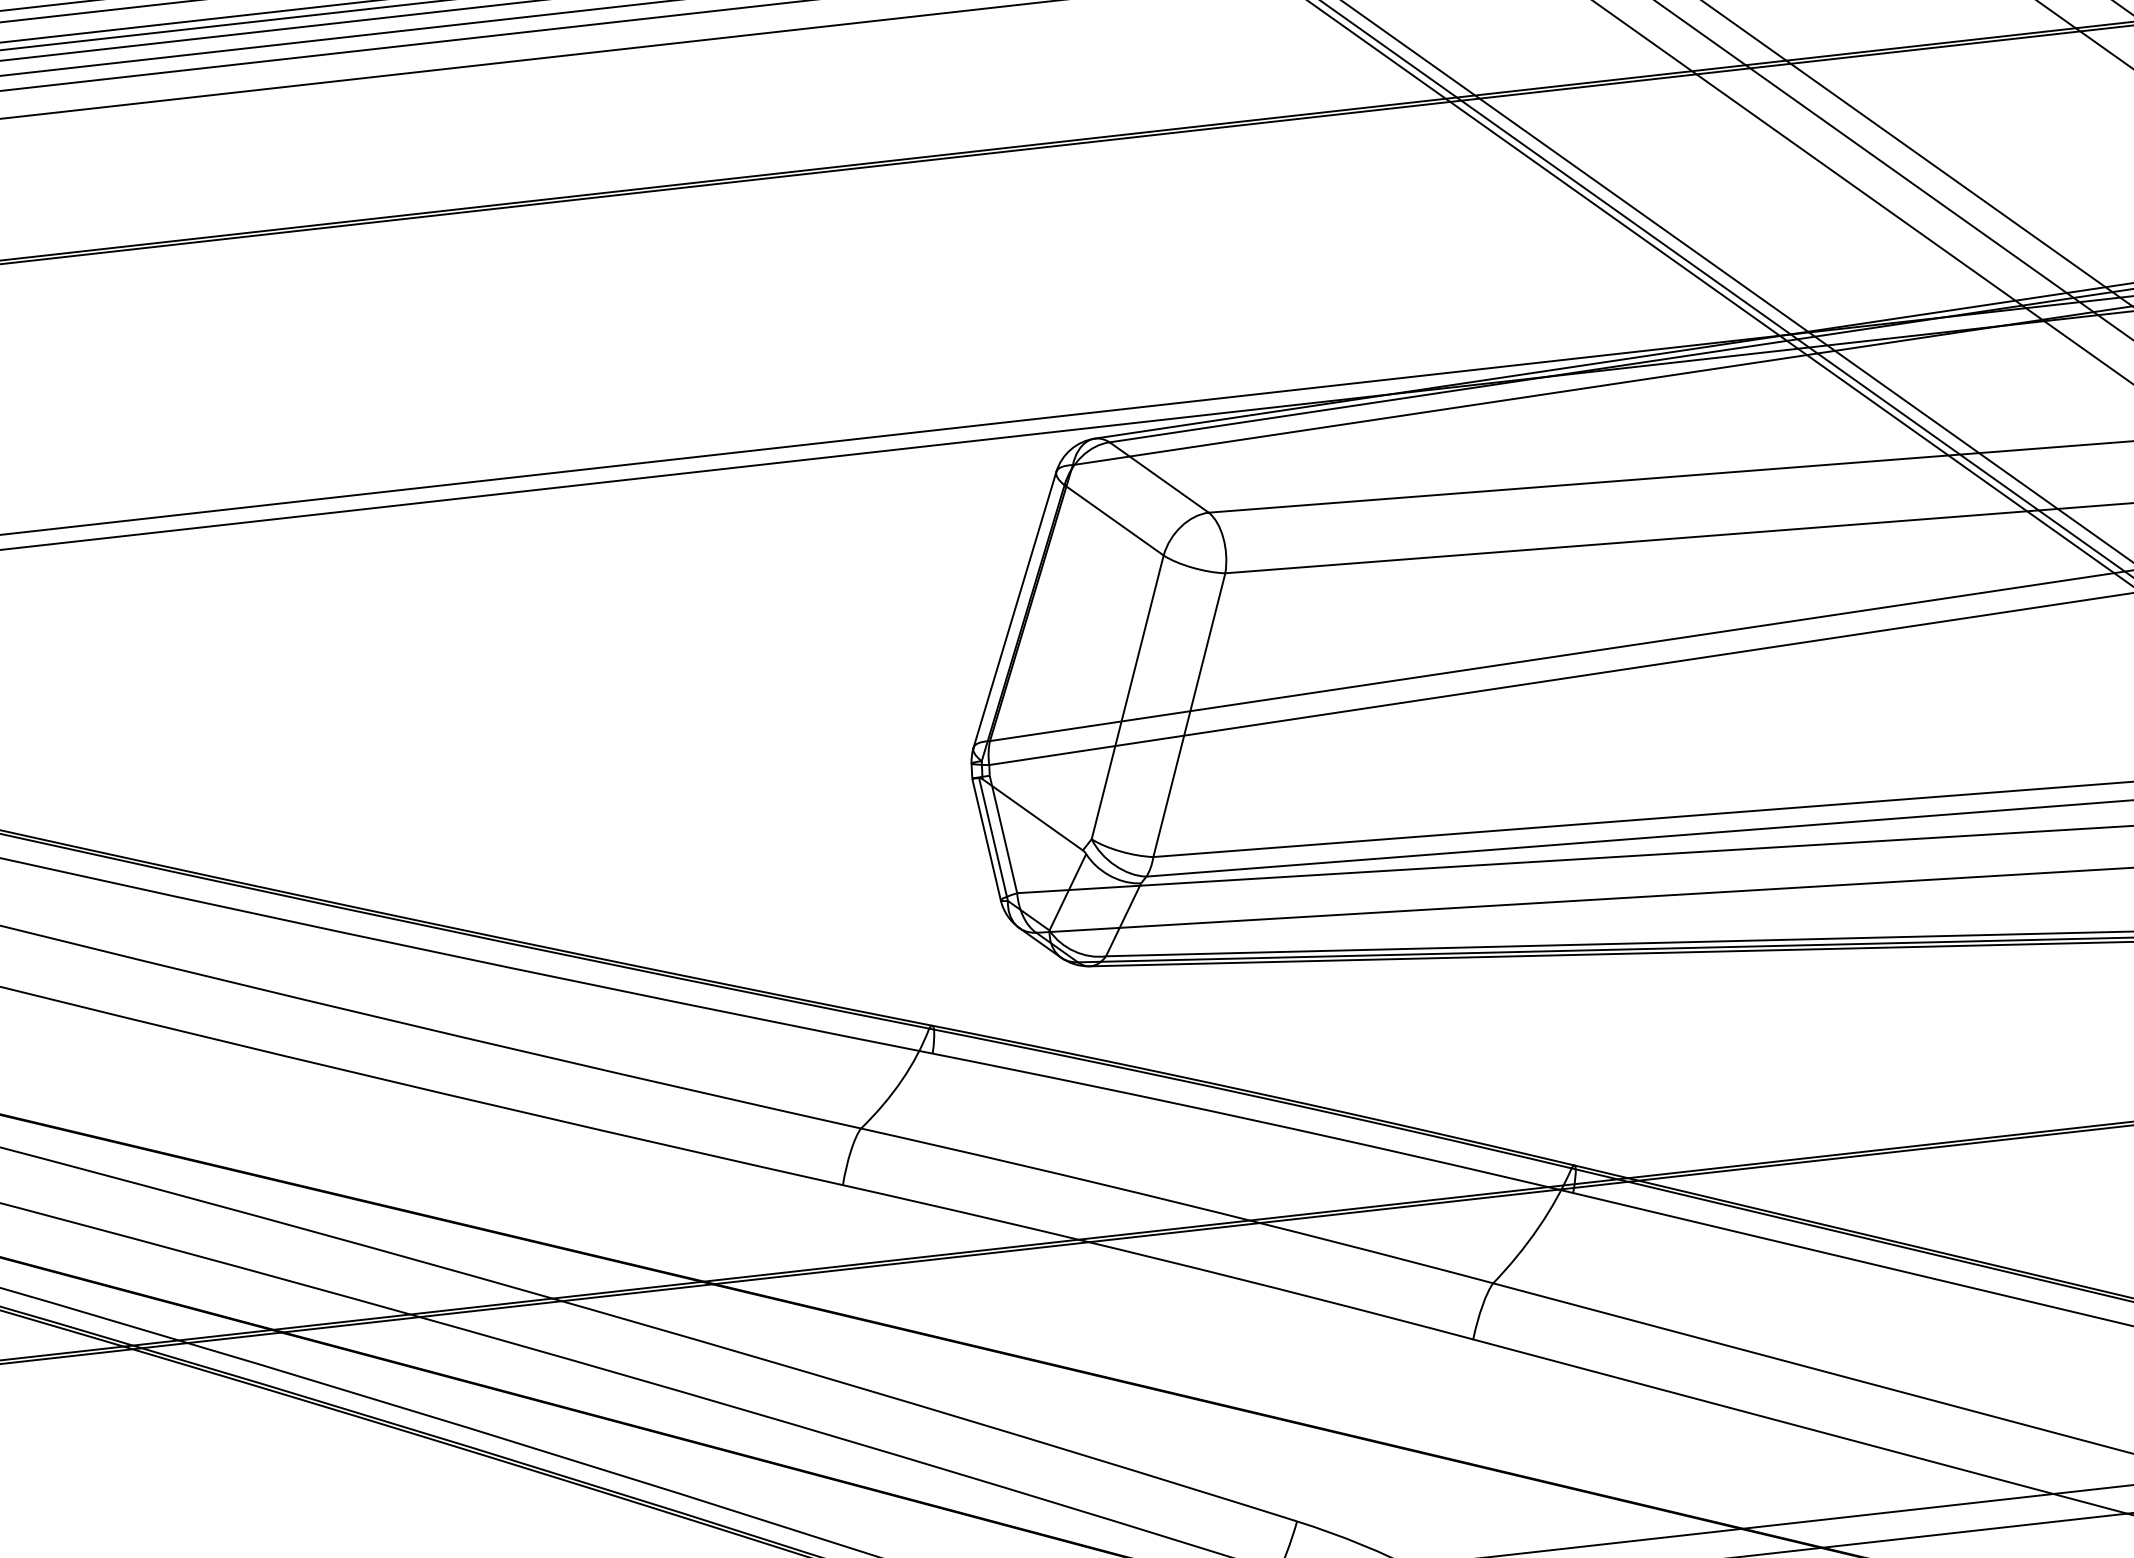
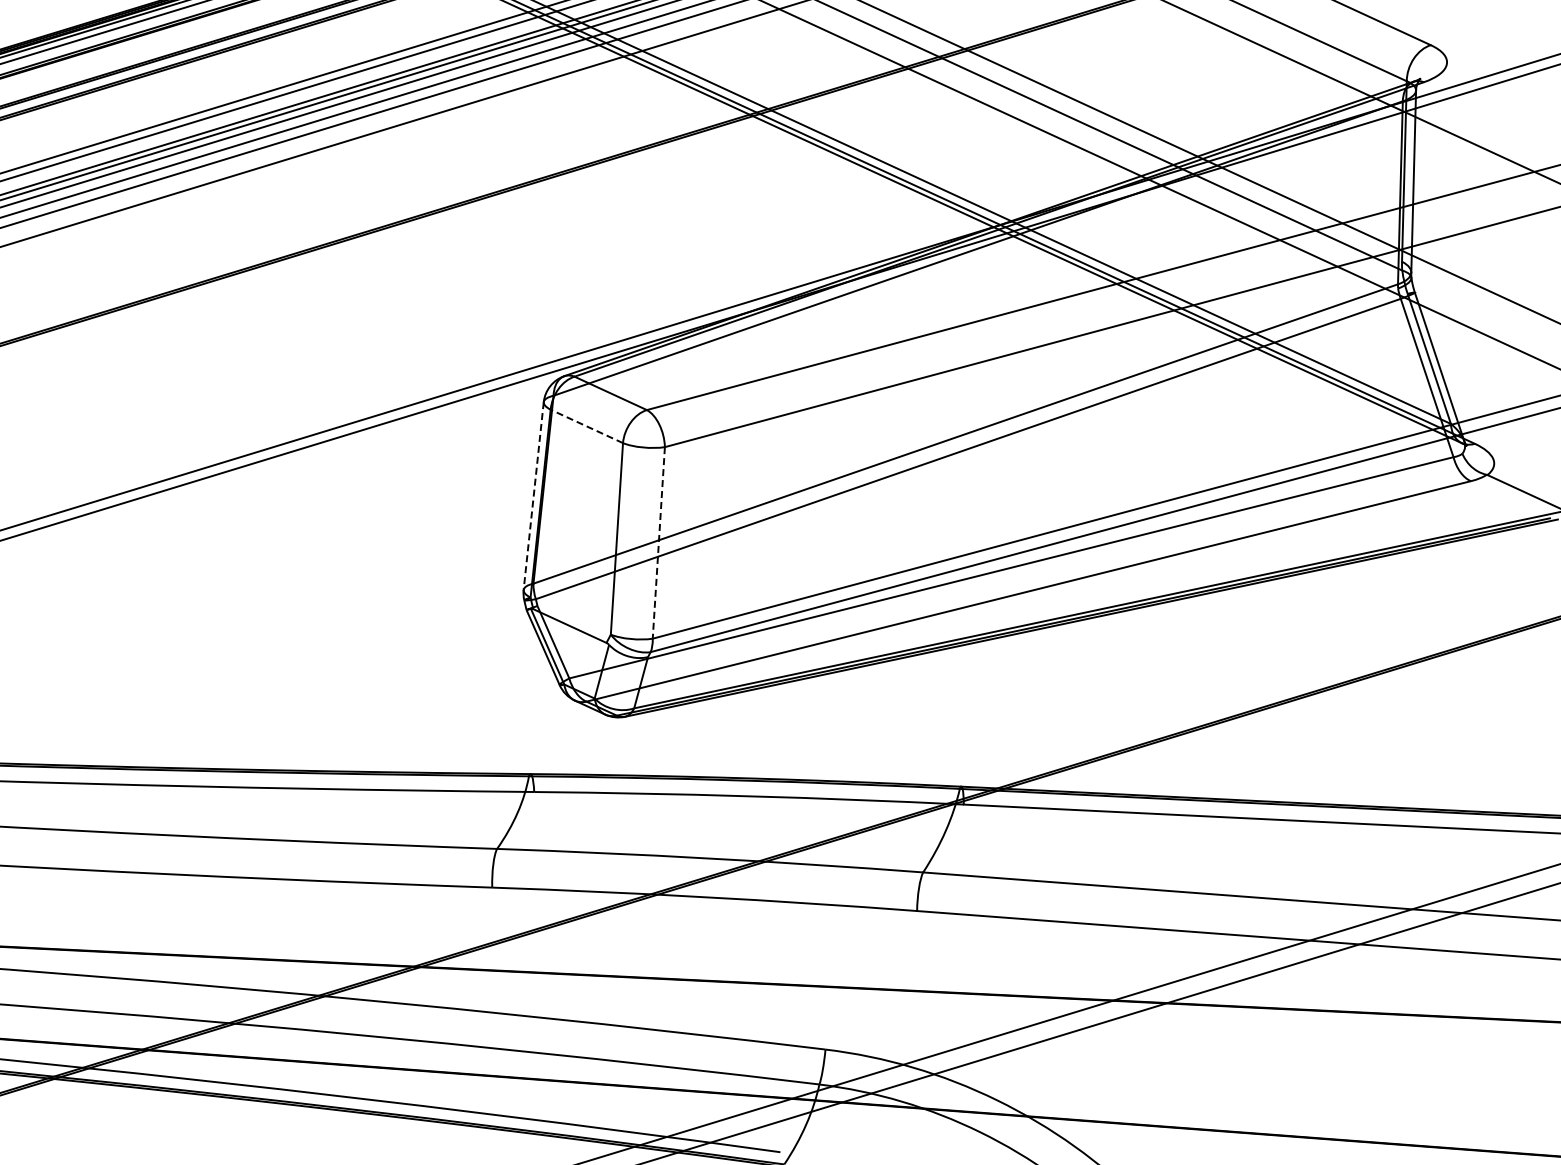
line: (1113, 520) -> (586, 426), solid -> dashed
line: (1014, 610) -> (533, 496), solid -> dashed
line: (1188, 714) -> (658, 542), solid -> dashed

